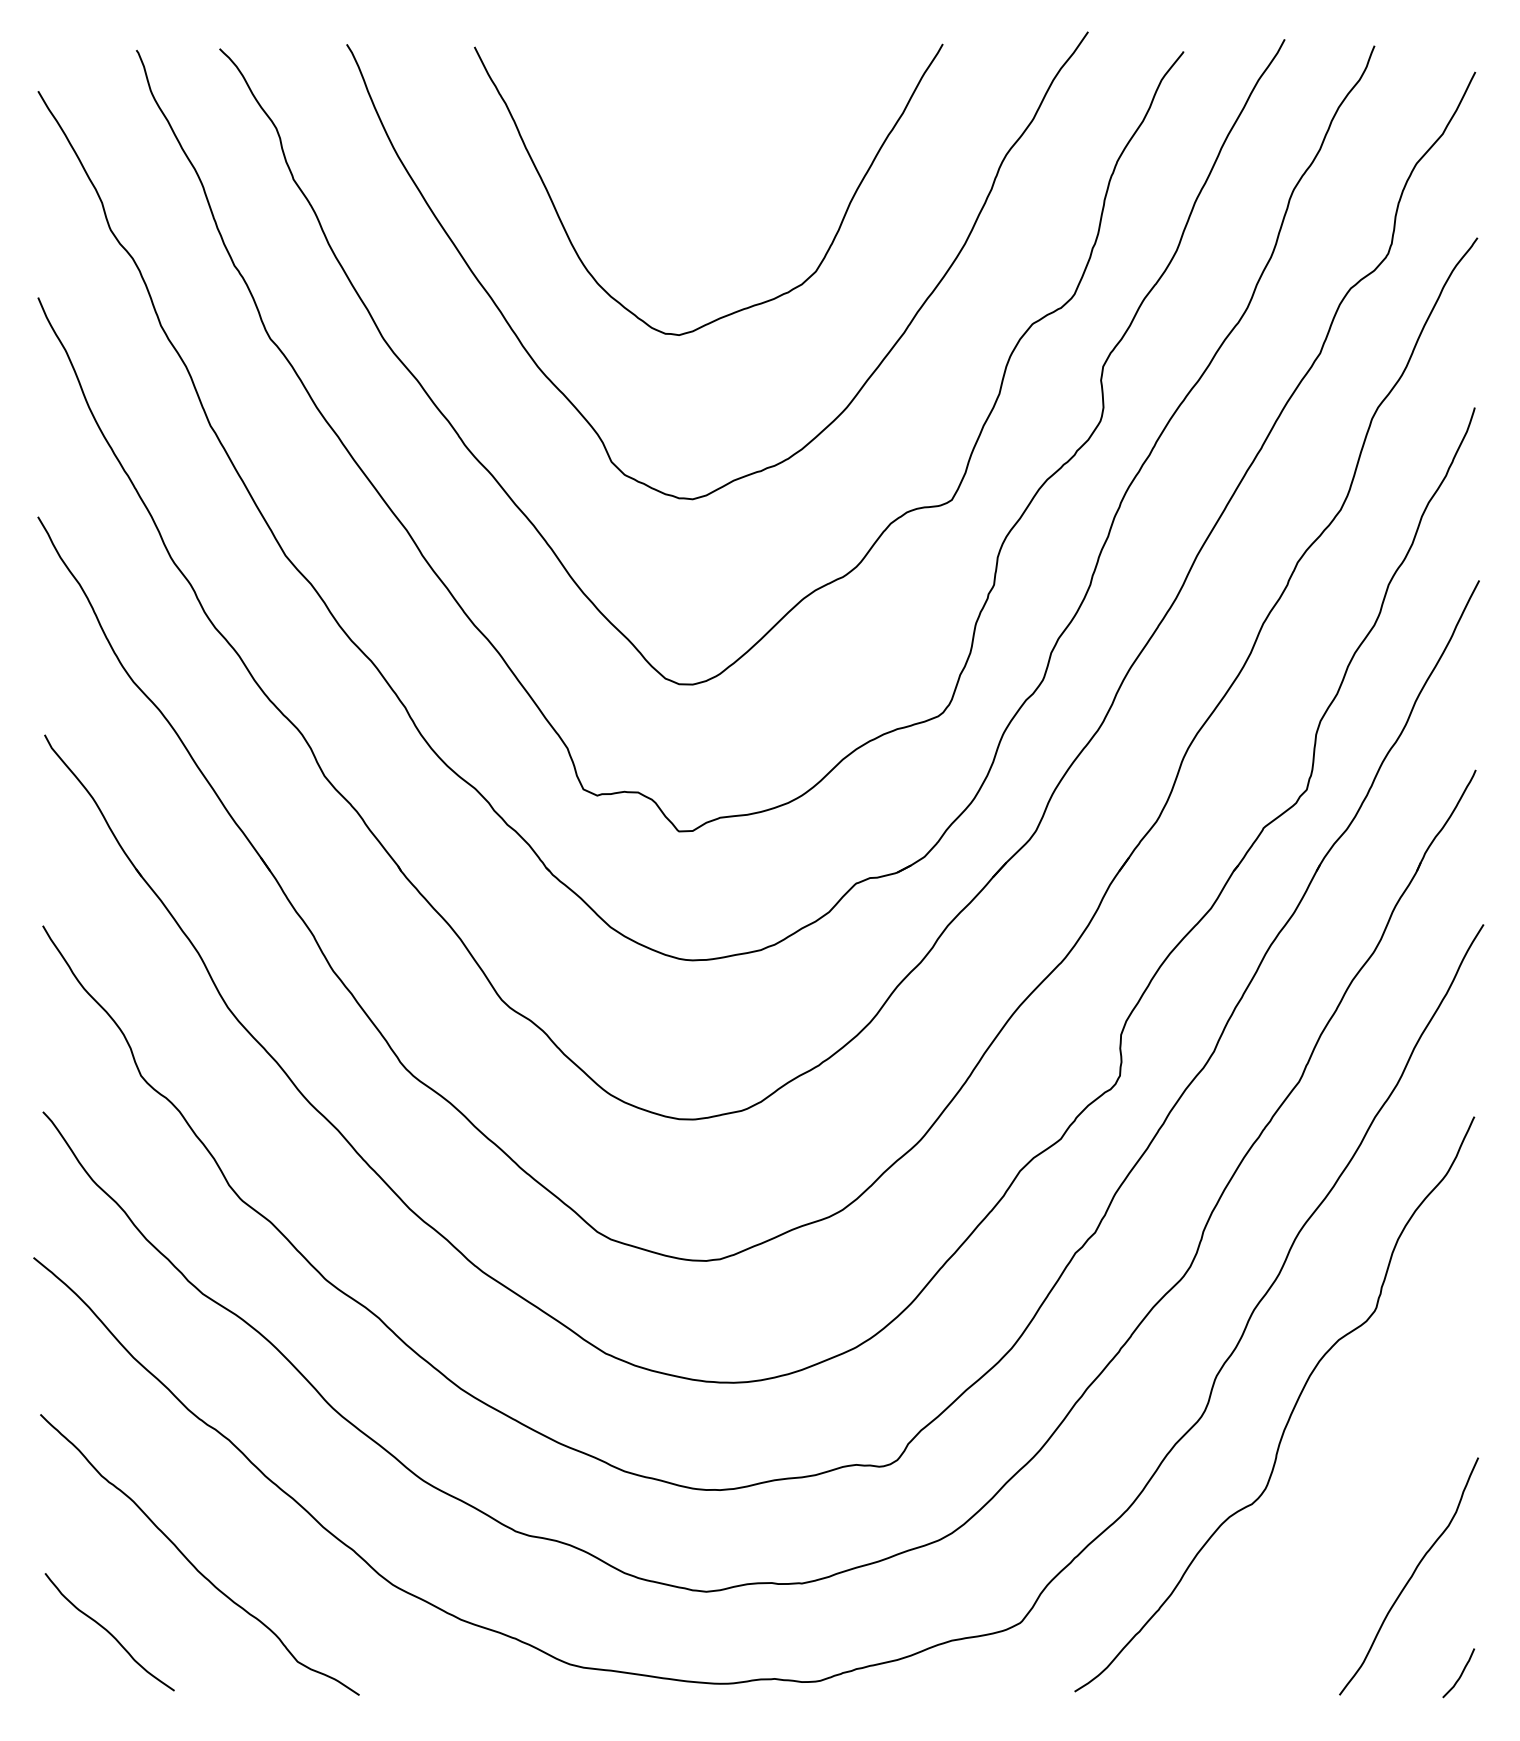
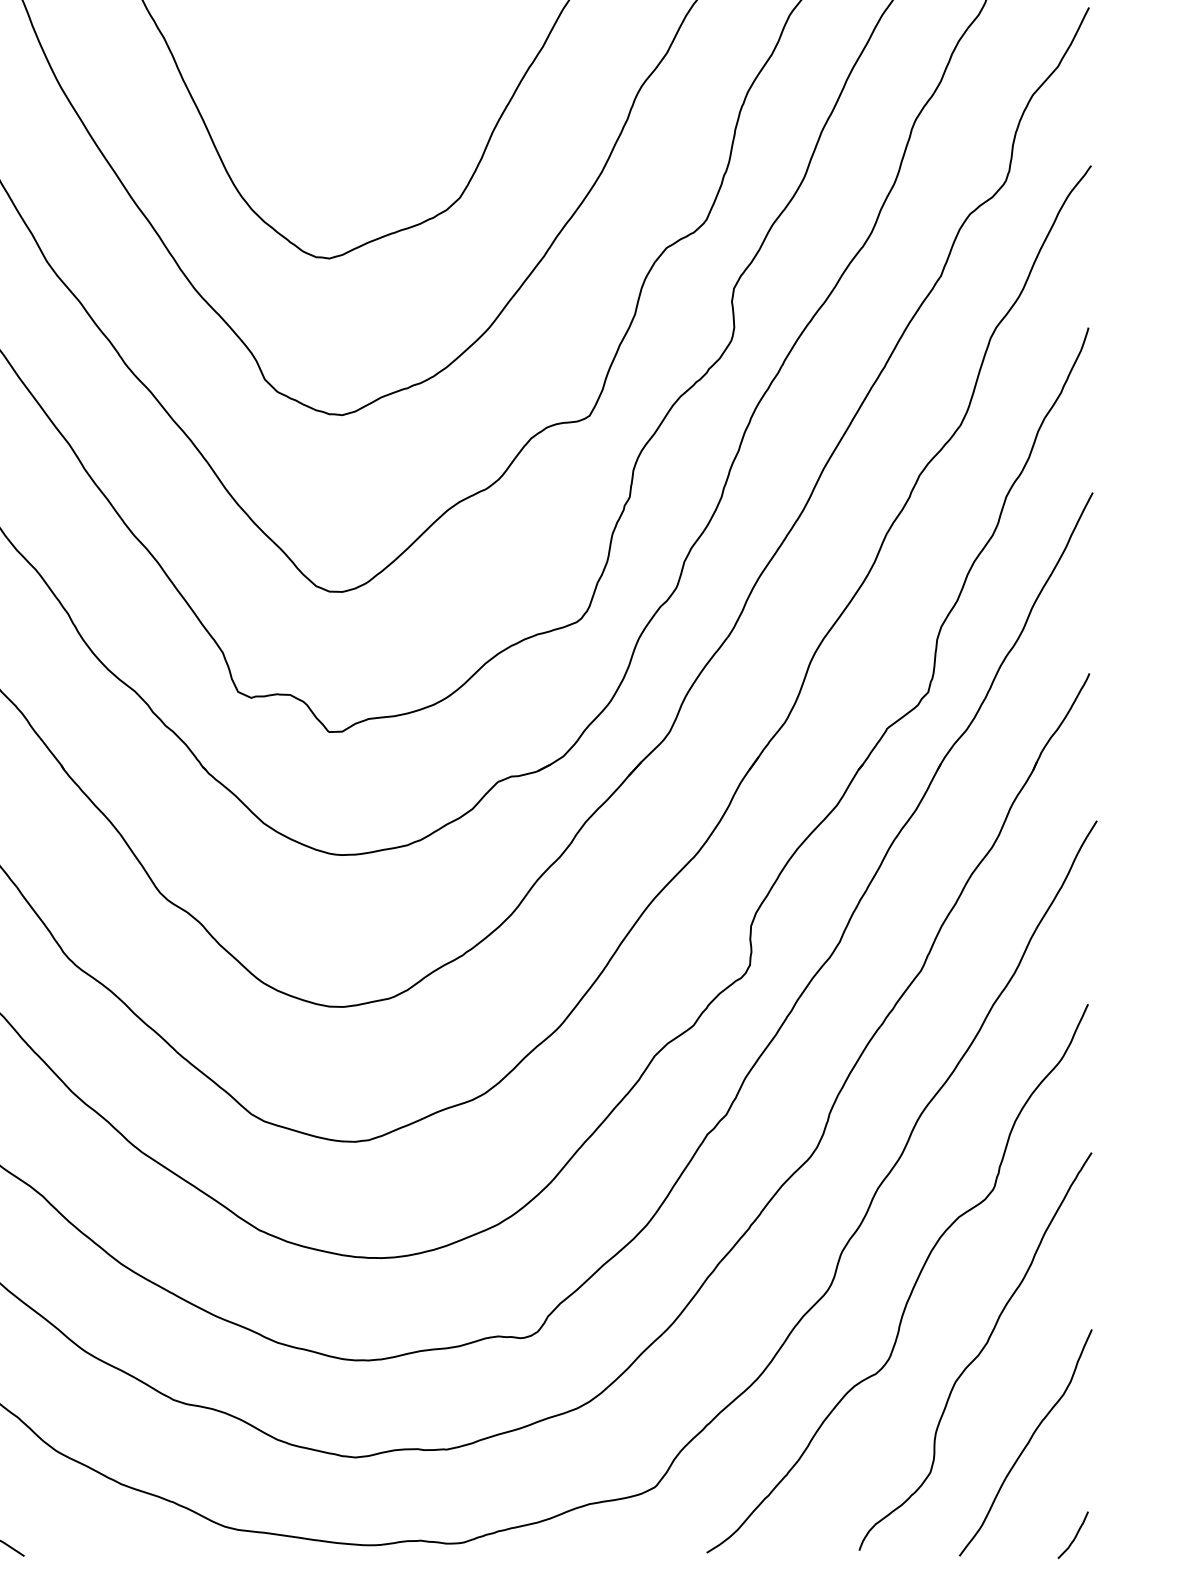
curve: (1359, 1482) -> (978, 1353), added

